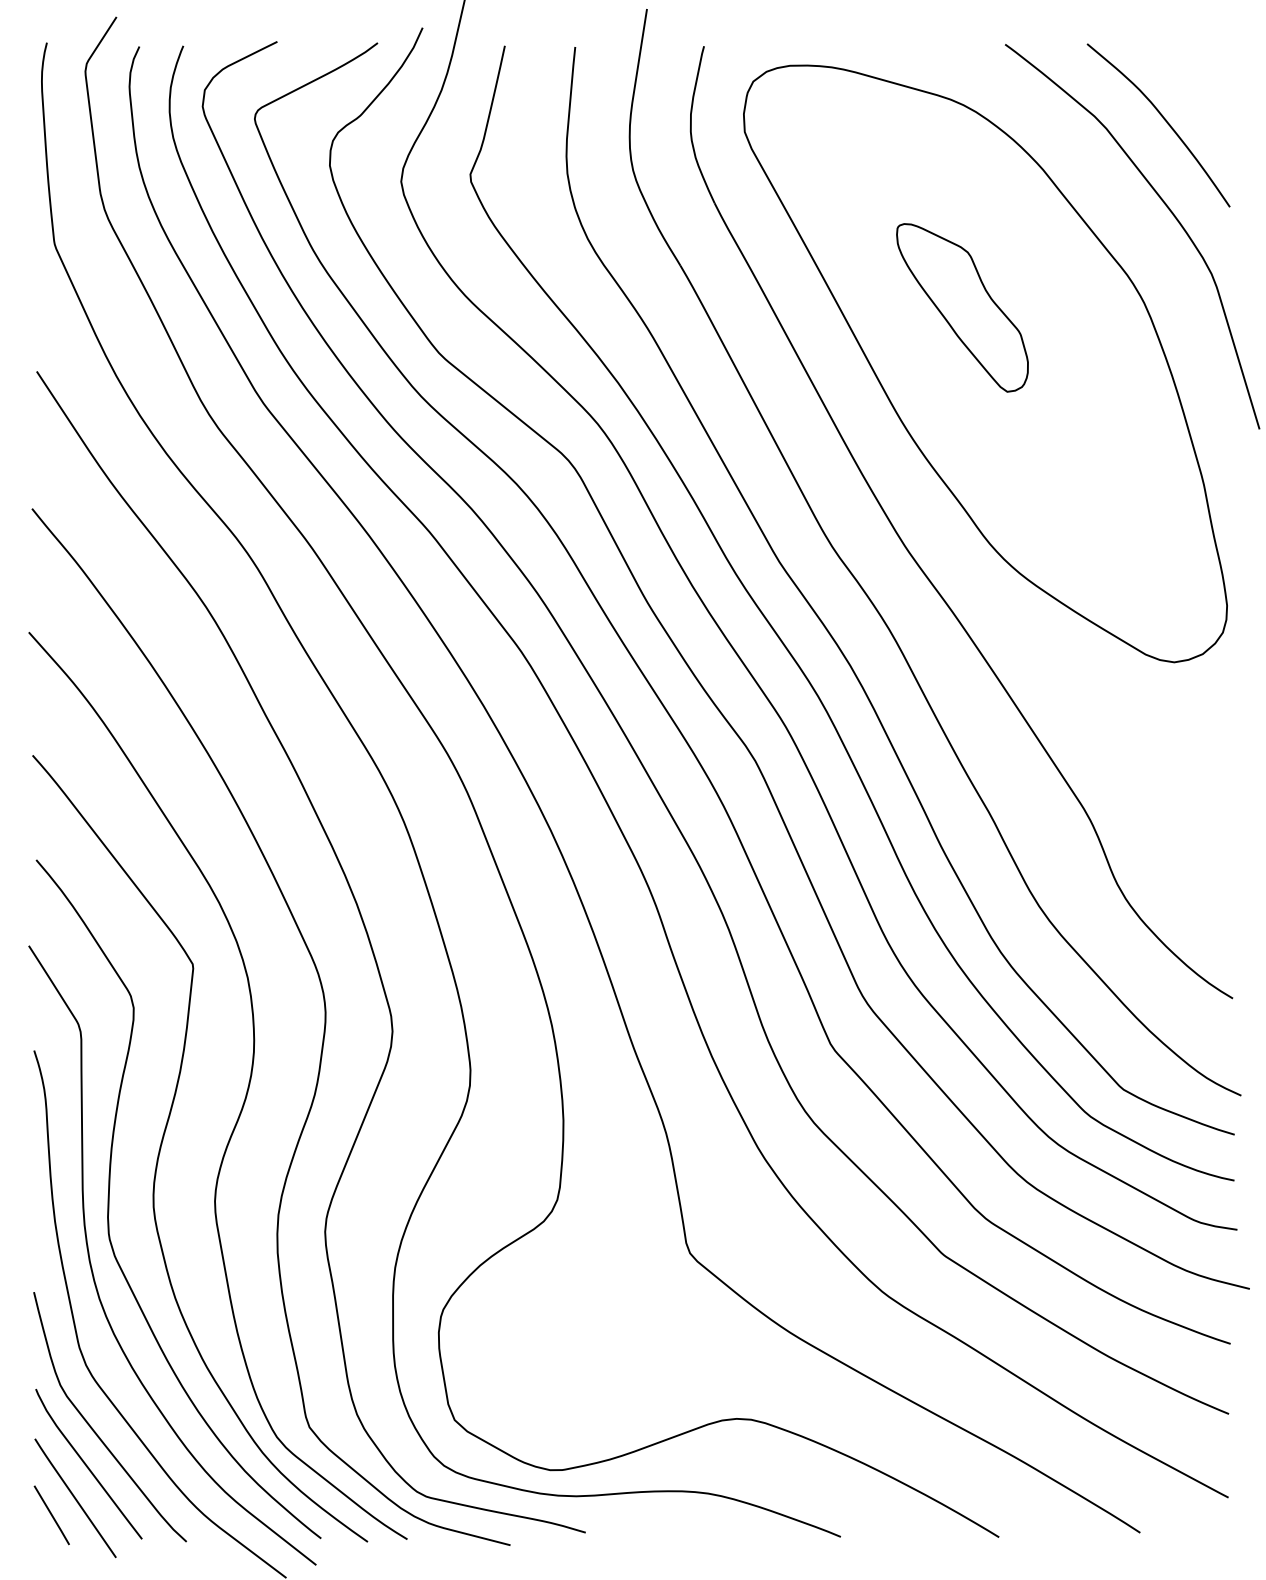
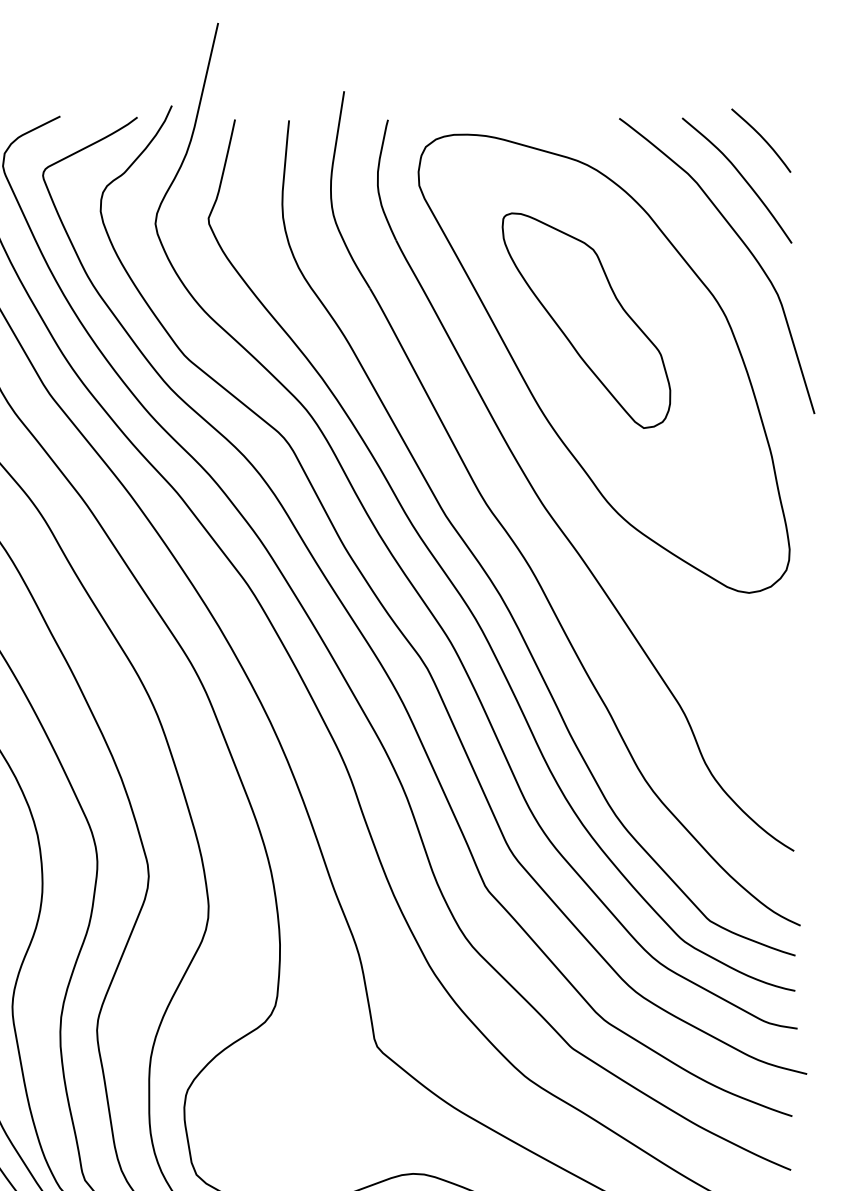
curve: (1192, 71) -> (763, 139), added
part: (962, 307) -> (586, 320), size x1.67

